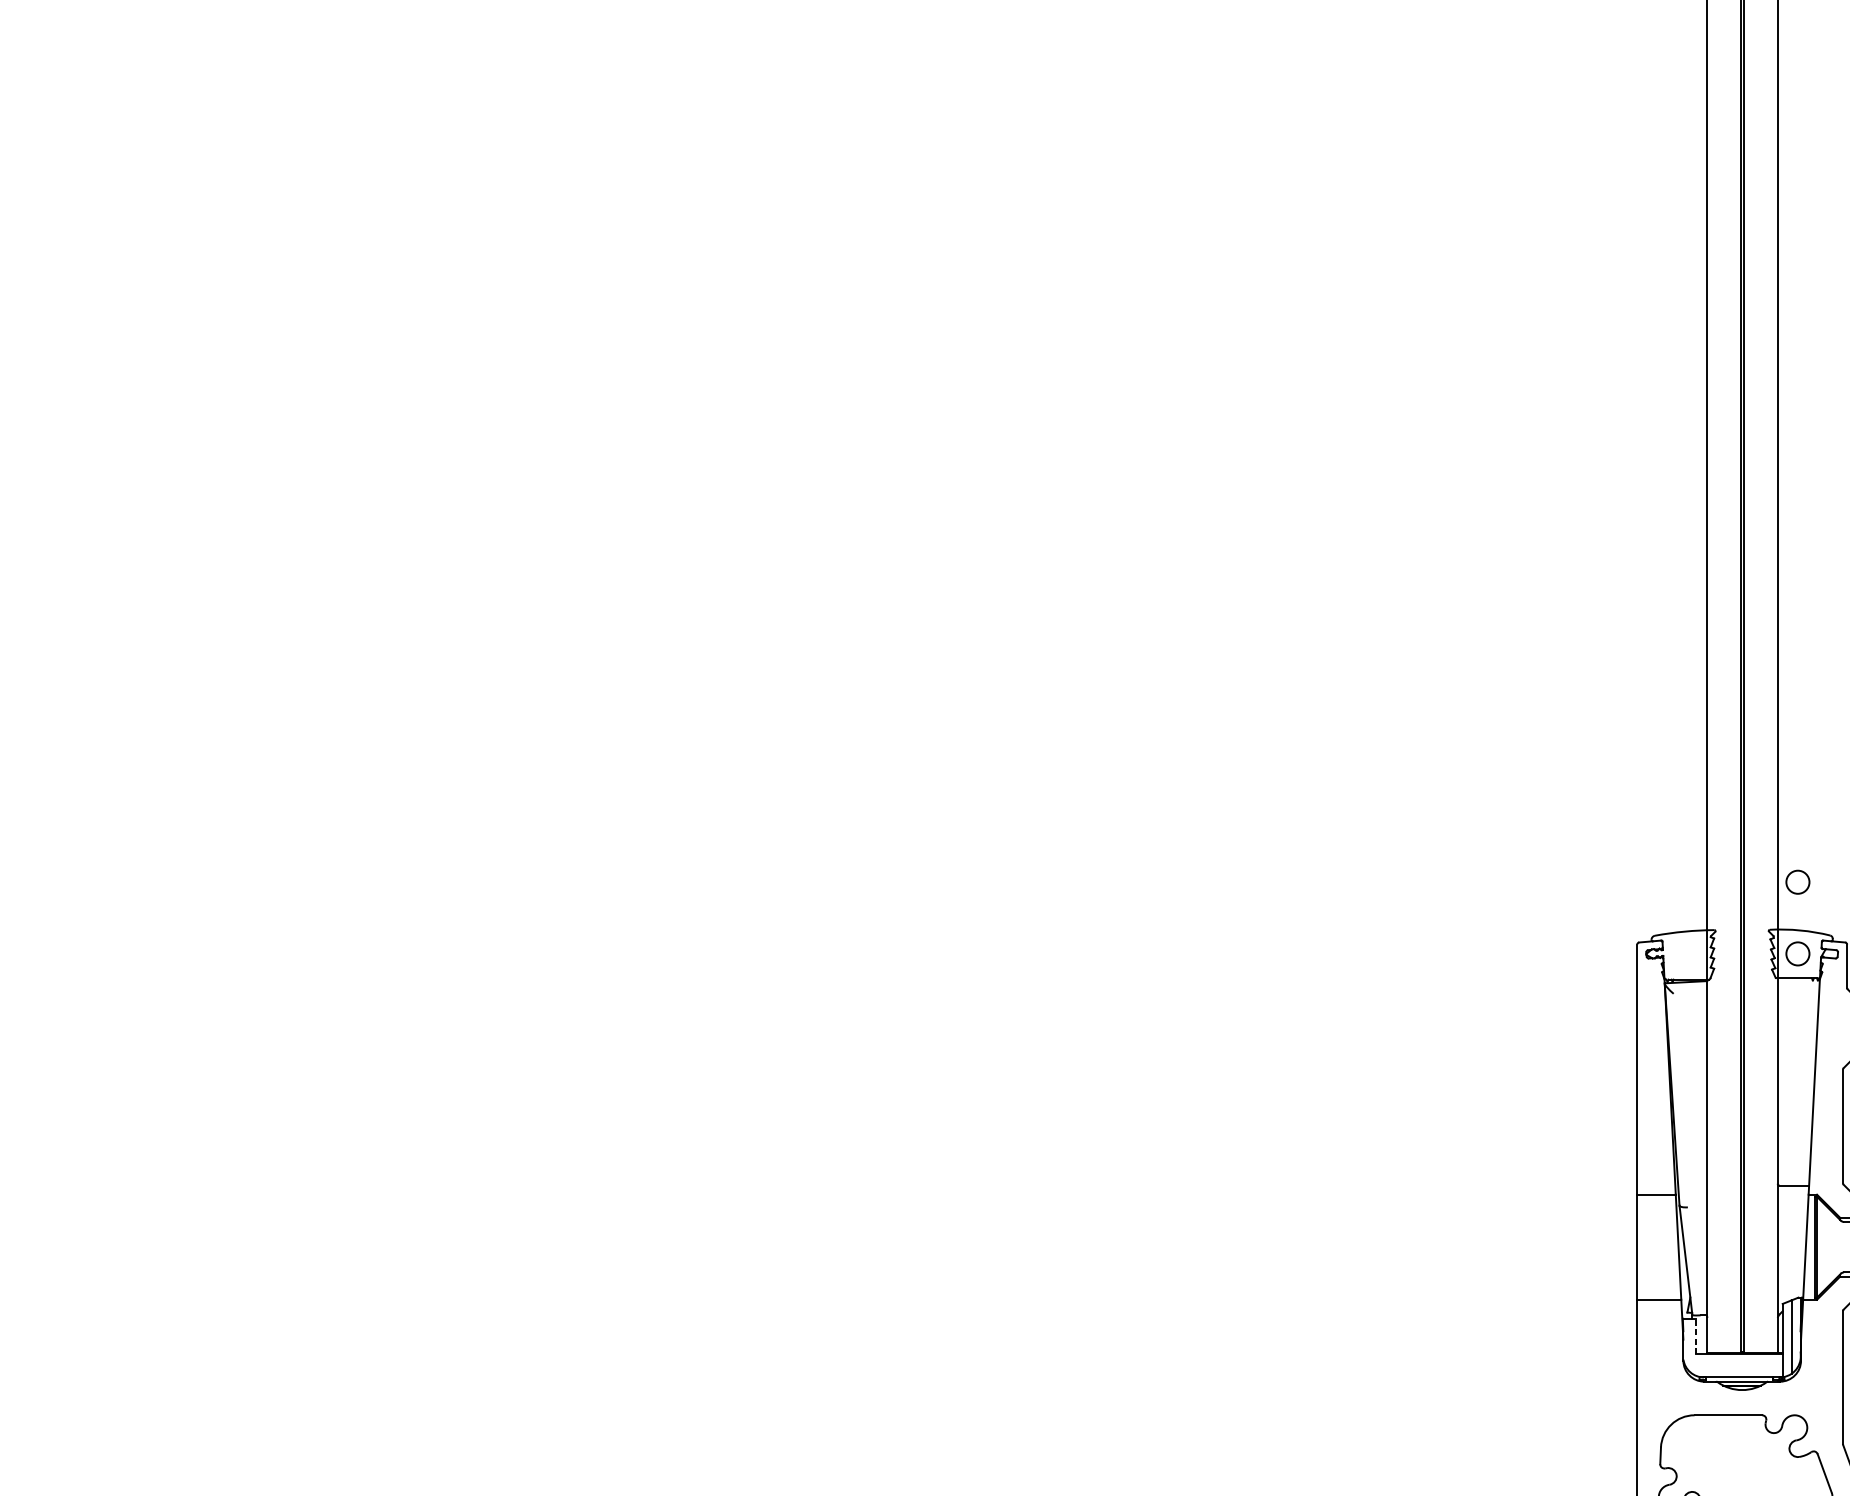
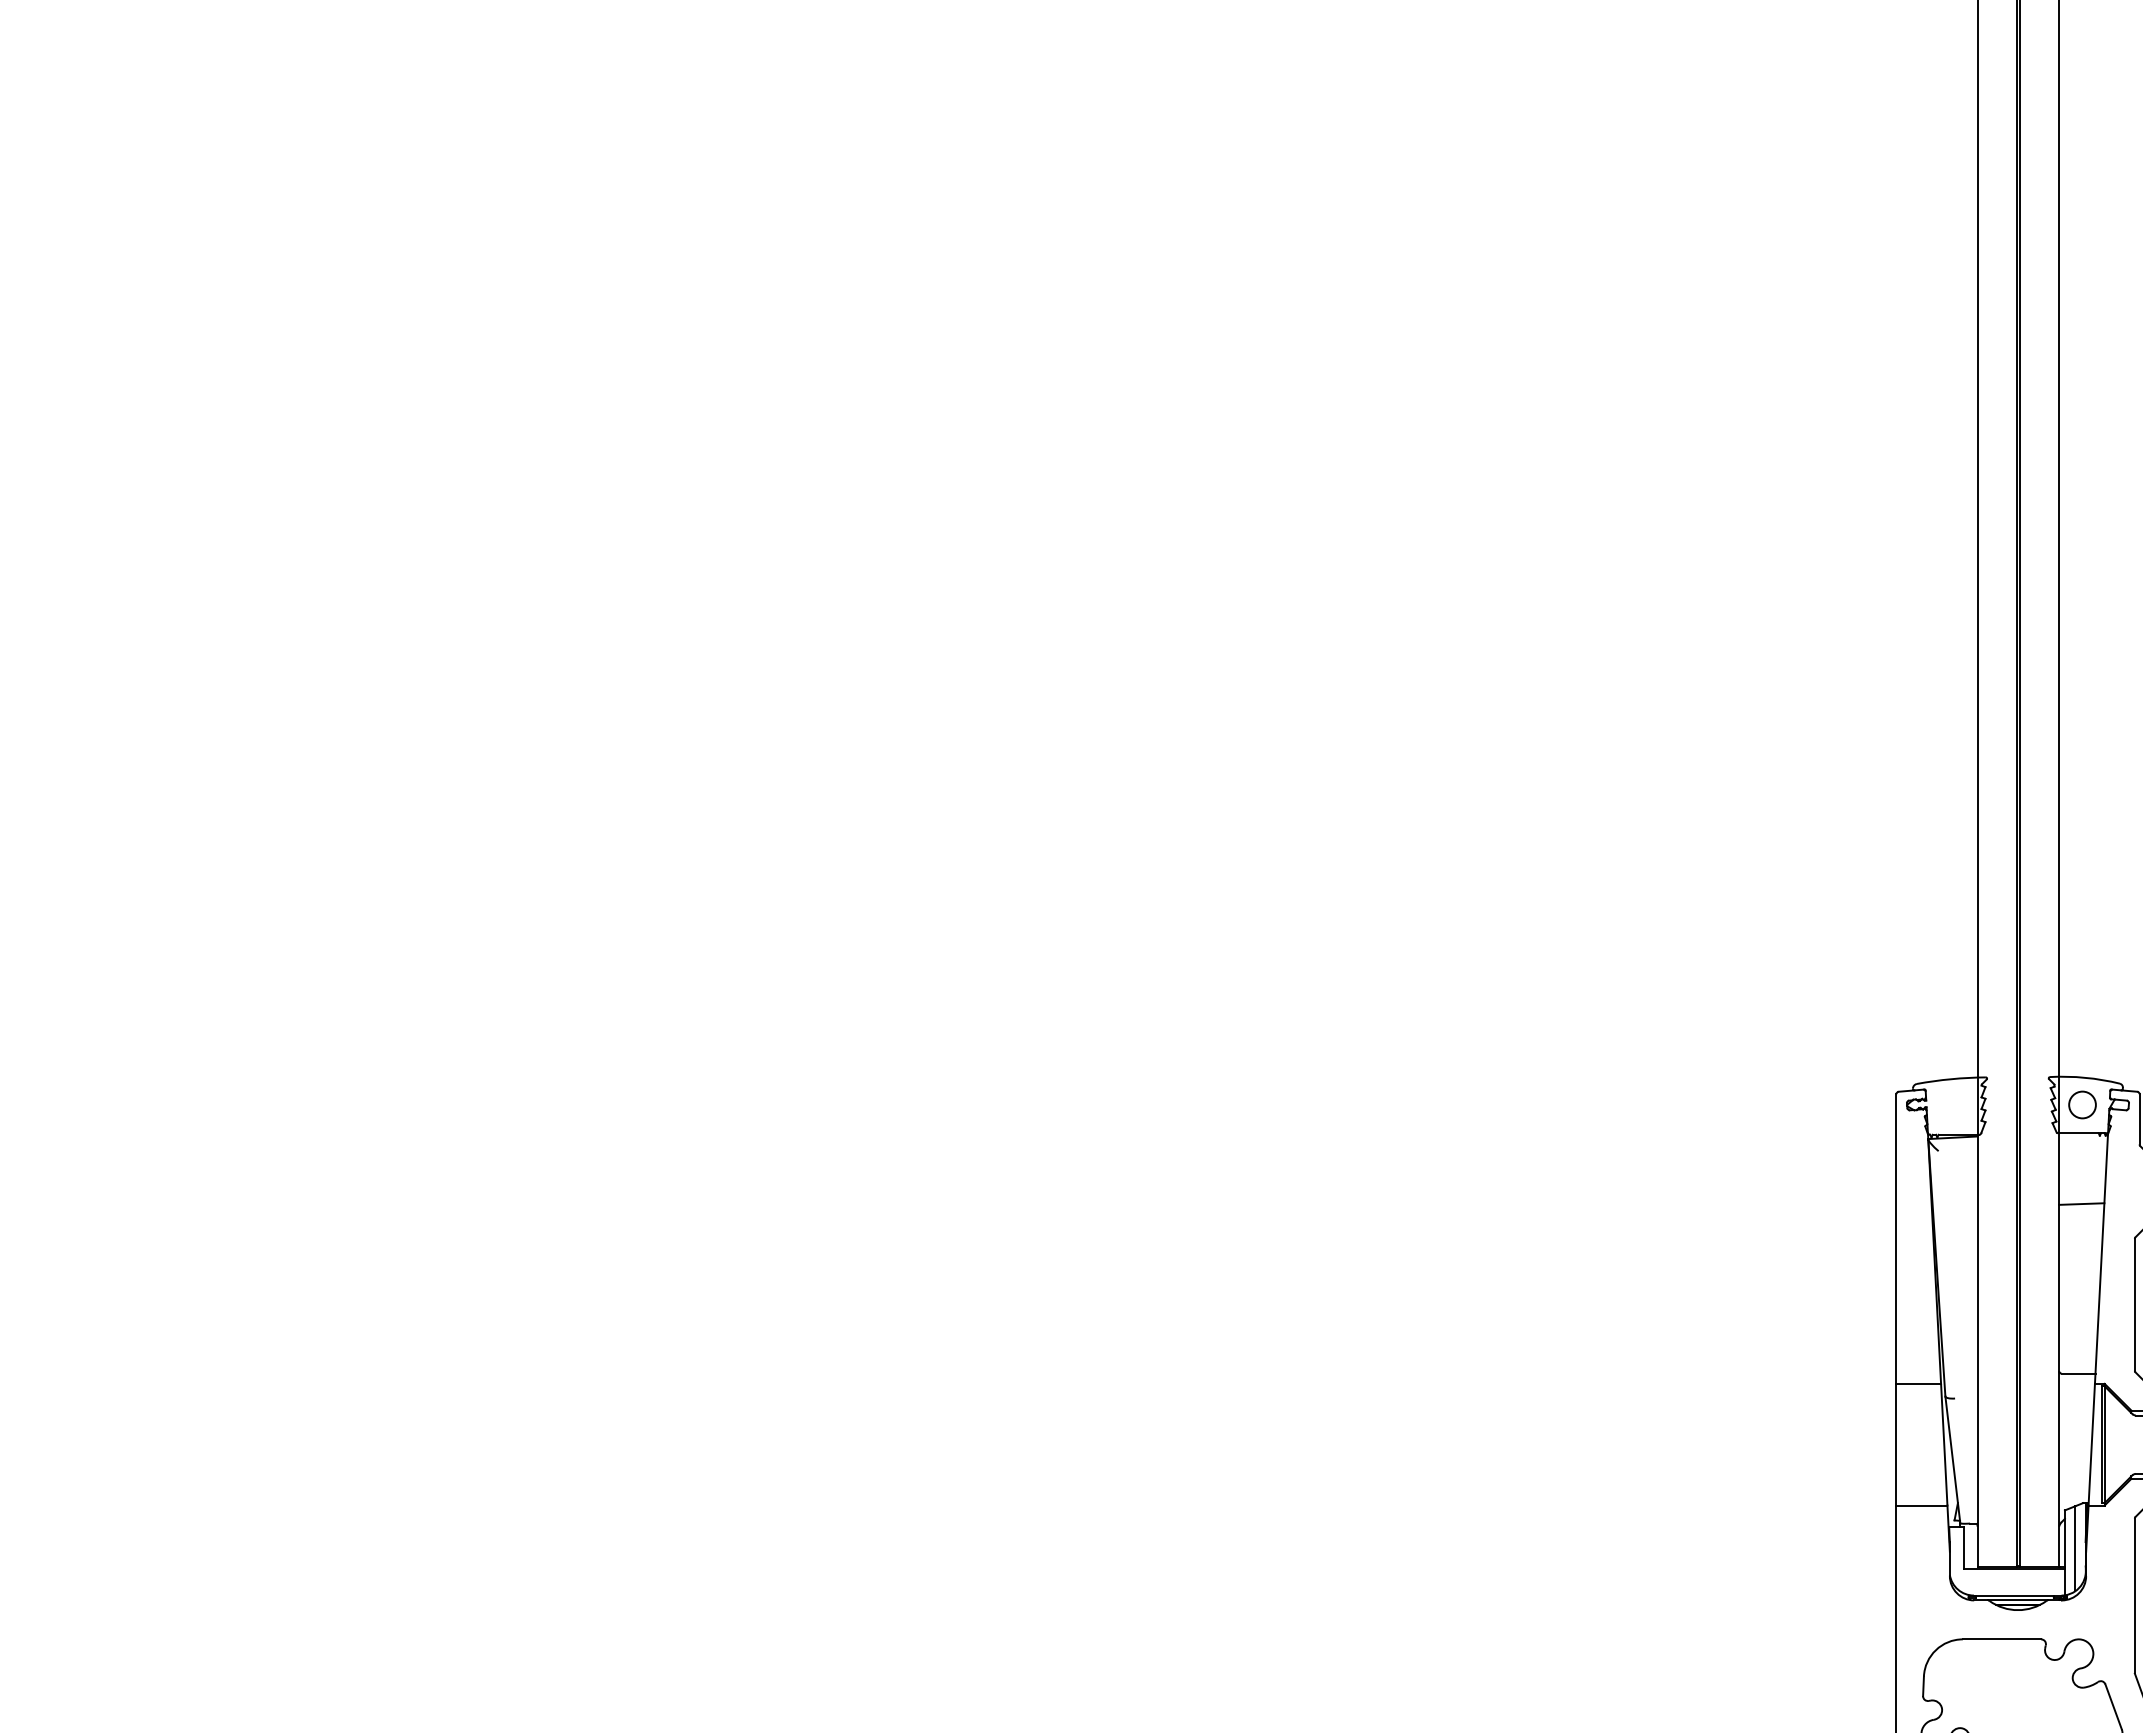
circle: (1797, 881) -> (2082, 1021), removed
line: (1797, 1038) -> (2081, 1203), added
line: (1696, 1336) -> (1964, 1548), dashed -> solid

